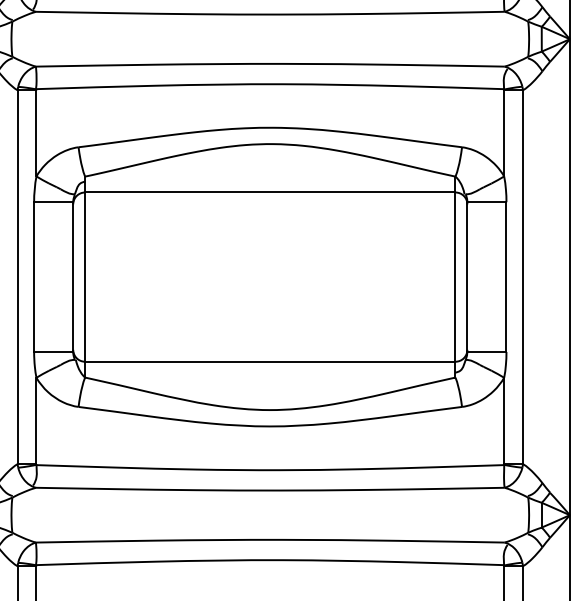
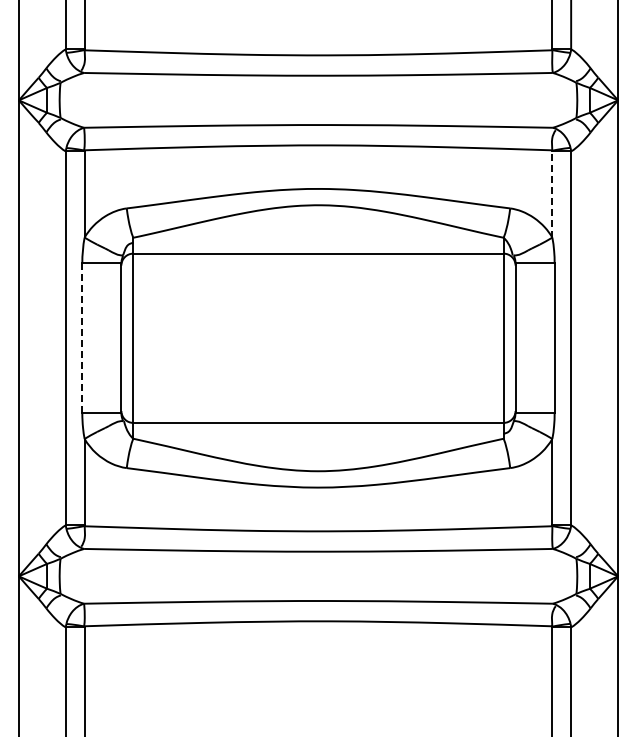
line: (504, 132) -> (552, 193), solid -> dashed
line: (34, 277) -> (82, 338), solid -> dashed

